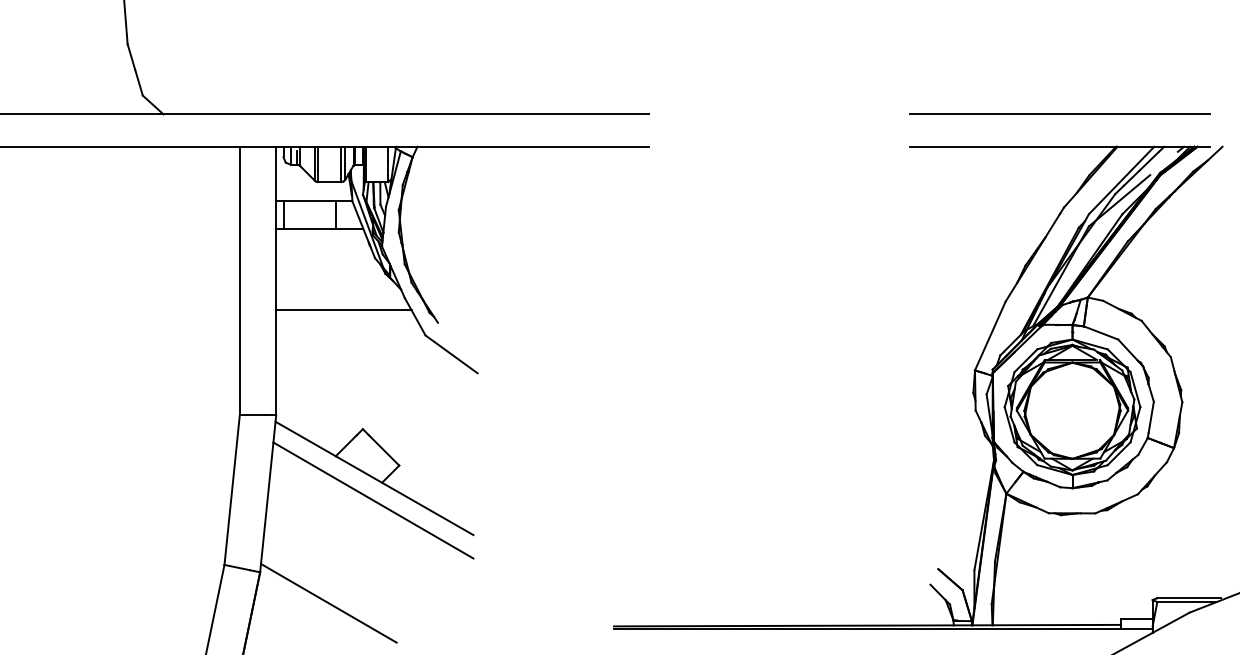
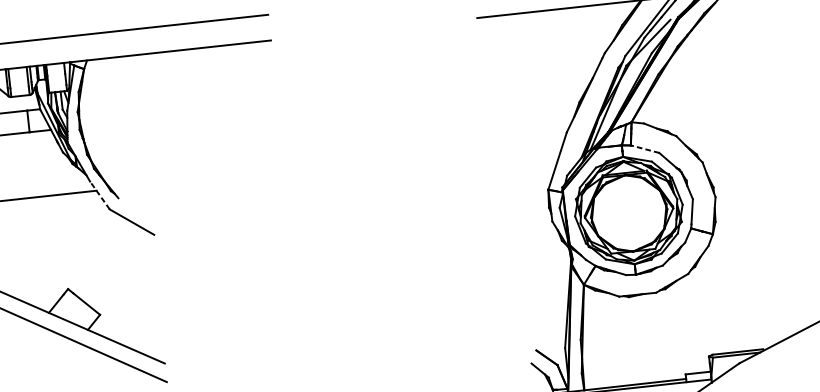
line: (414, 316) -> (99, 195), solid -> dashed
line: (1100, 332) -> (644, 148), solid -> dashed

